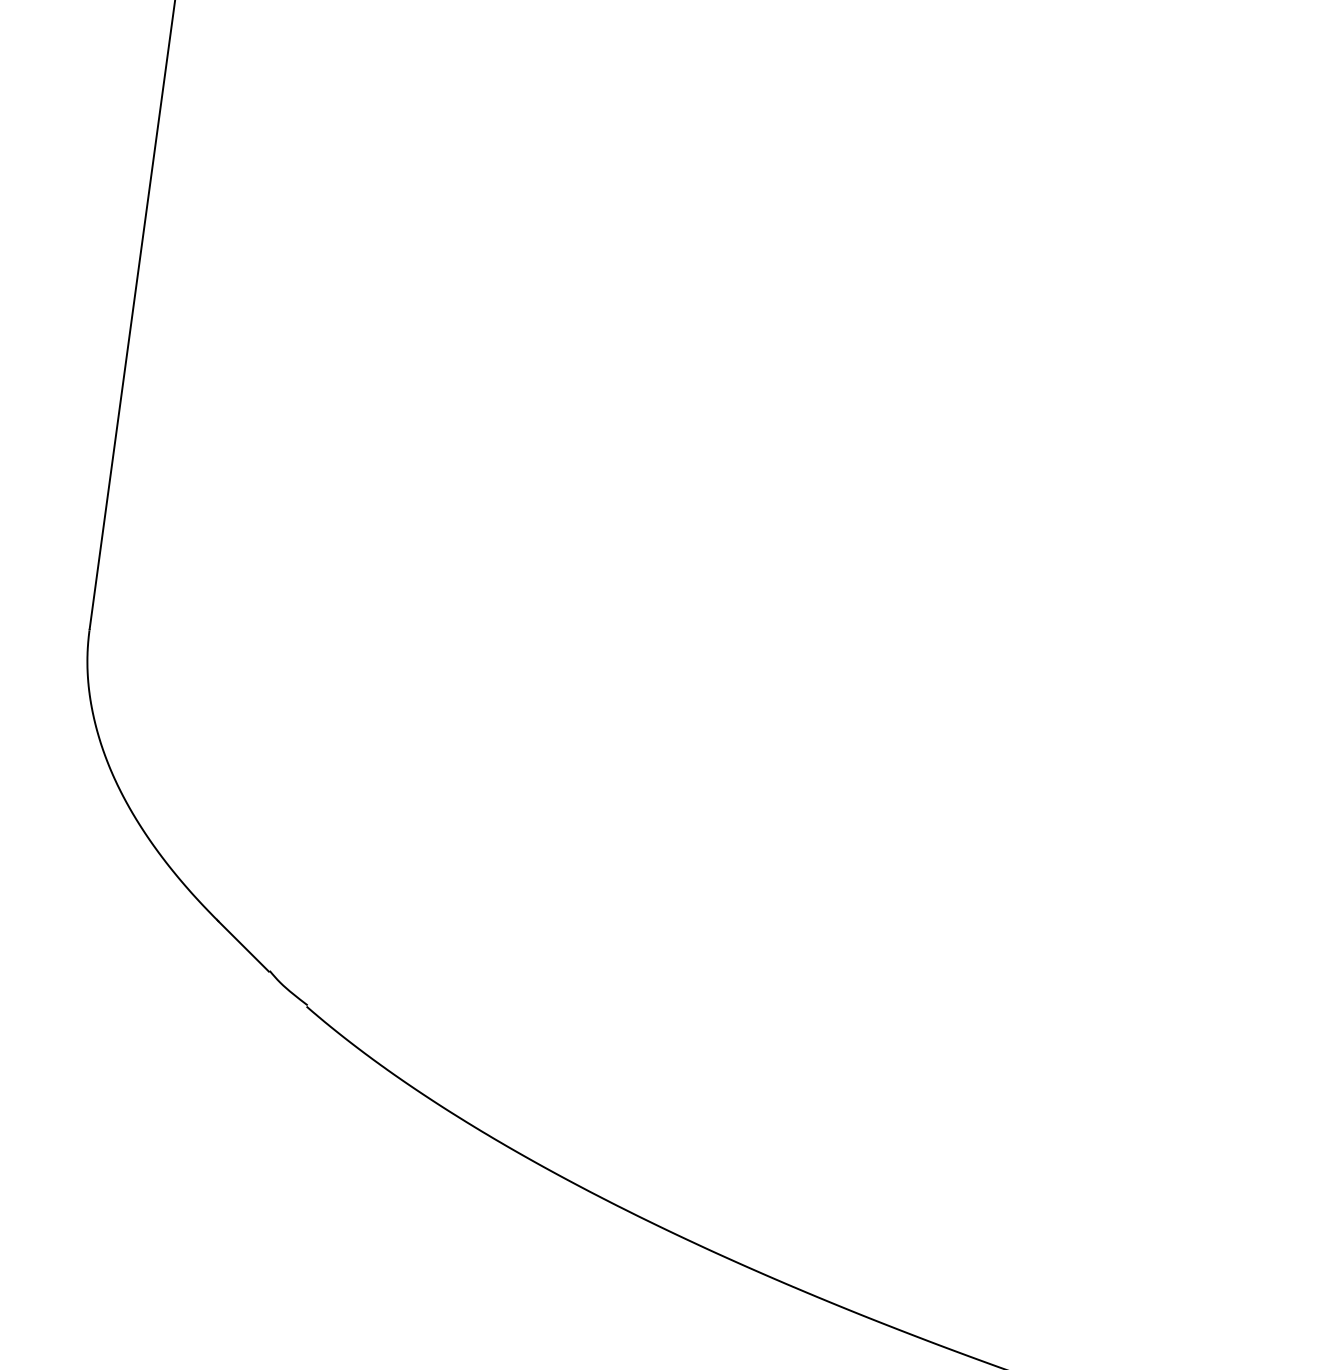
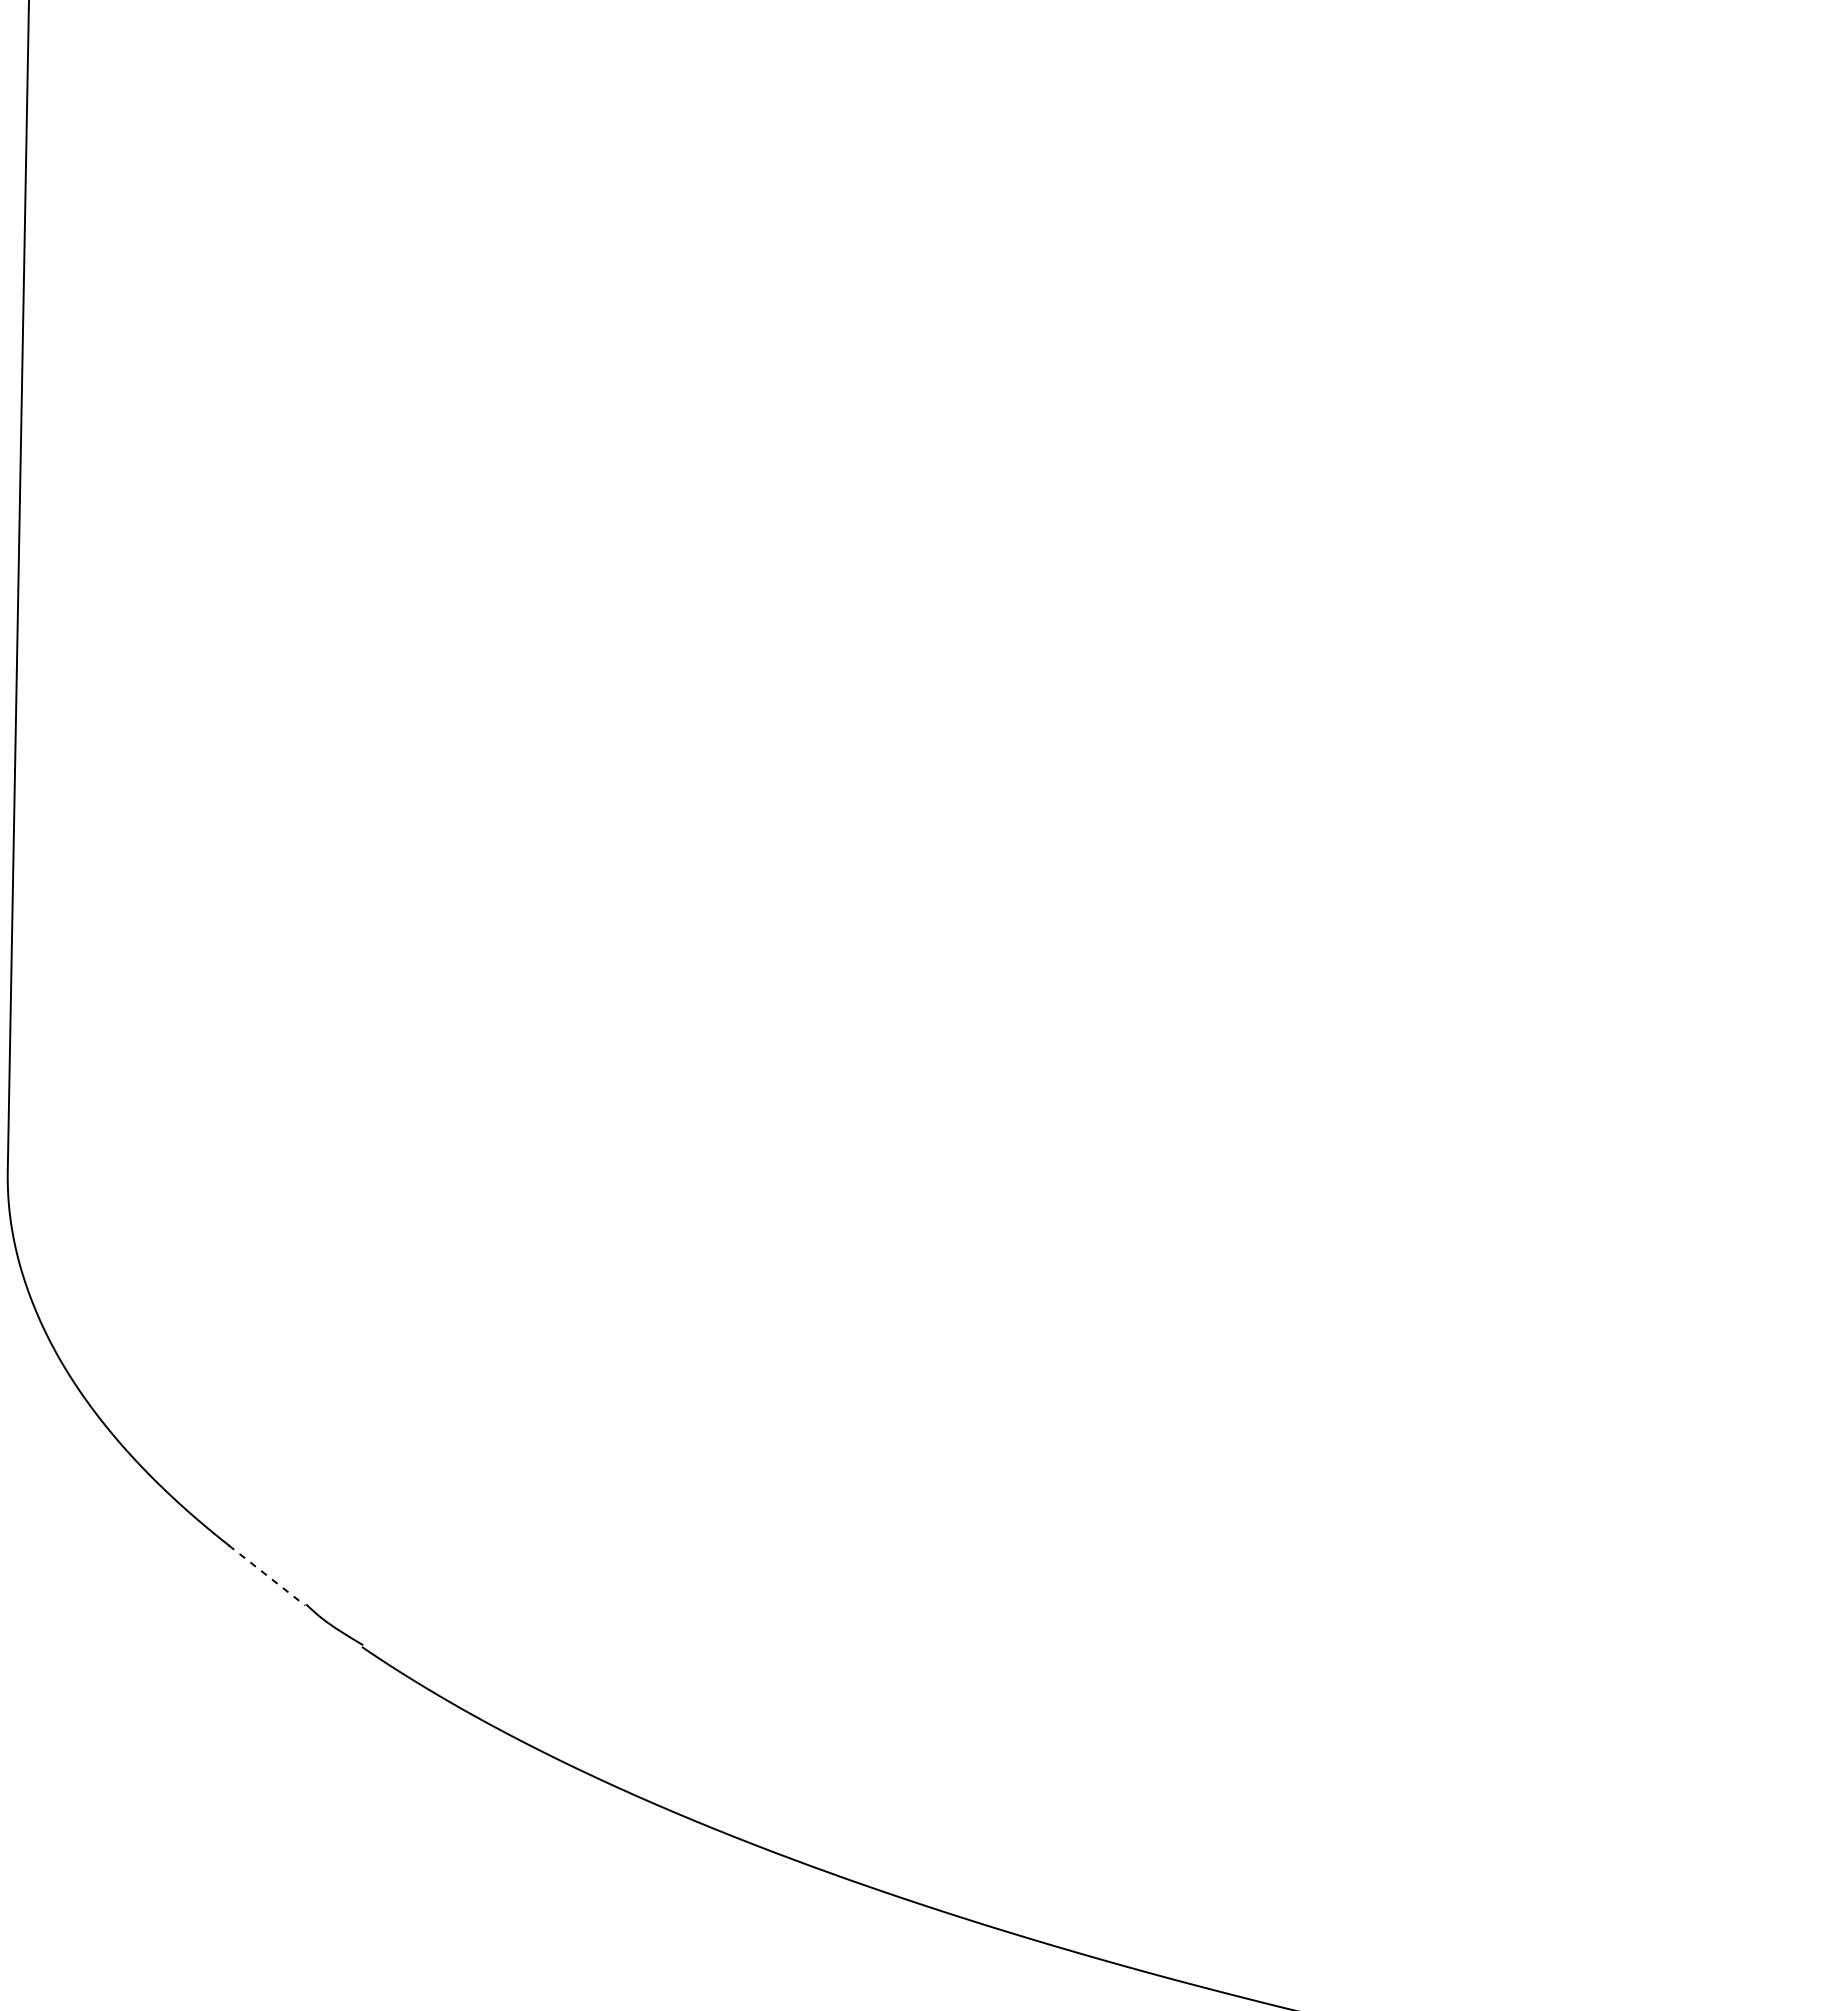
line: (243, 946) -> (267, 1575), solid -> dashed

